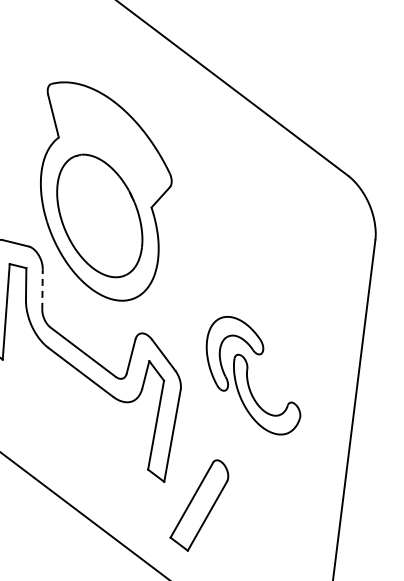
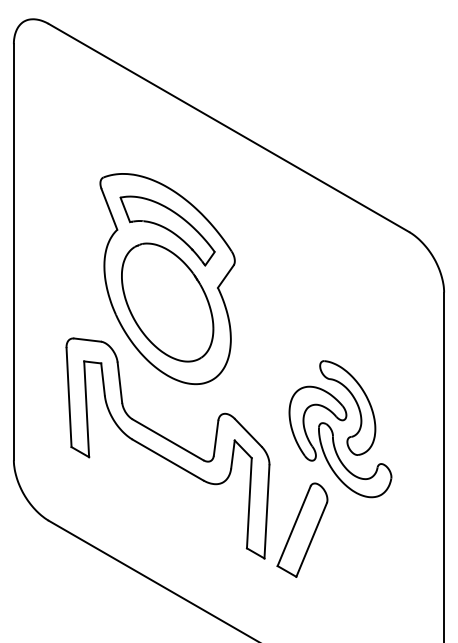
part: (108, 144) -> (167, 230), added
line: (42, 289) -> (119, 382), dashed -> solid
part: (273, 338) -> (355, 402), added
part: (199, 504) -> (302, 529), moved

